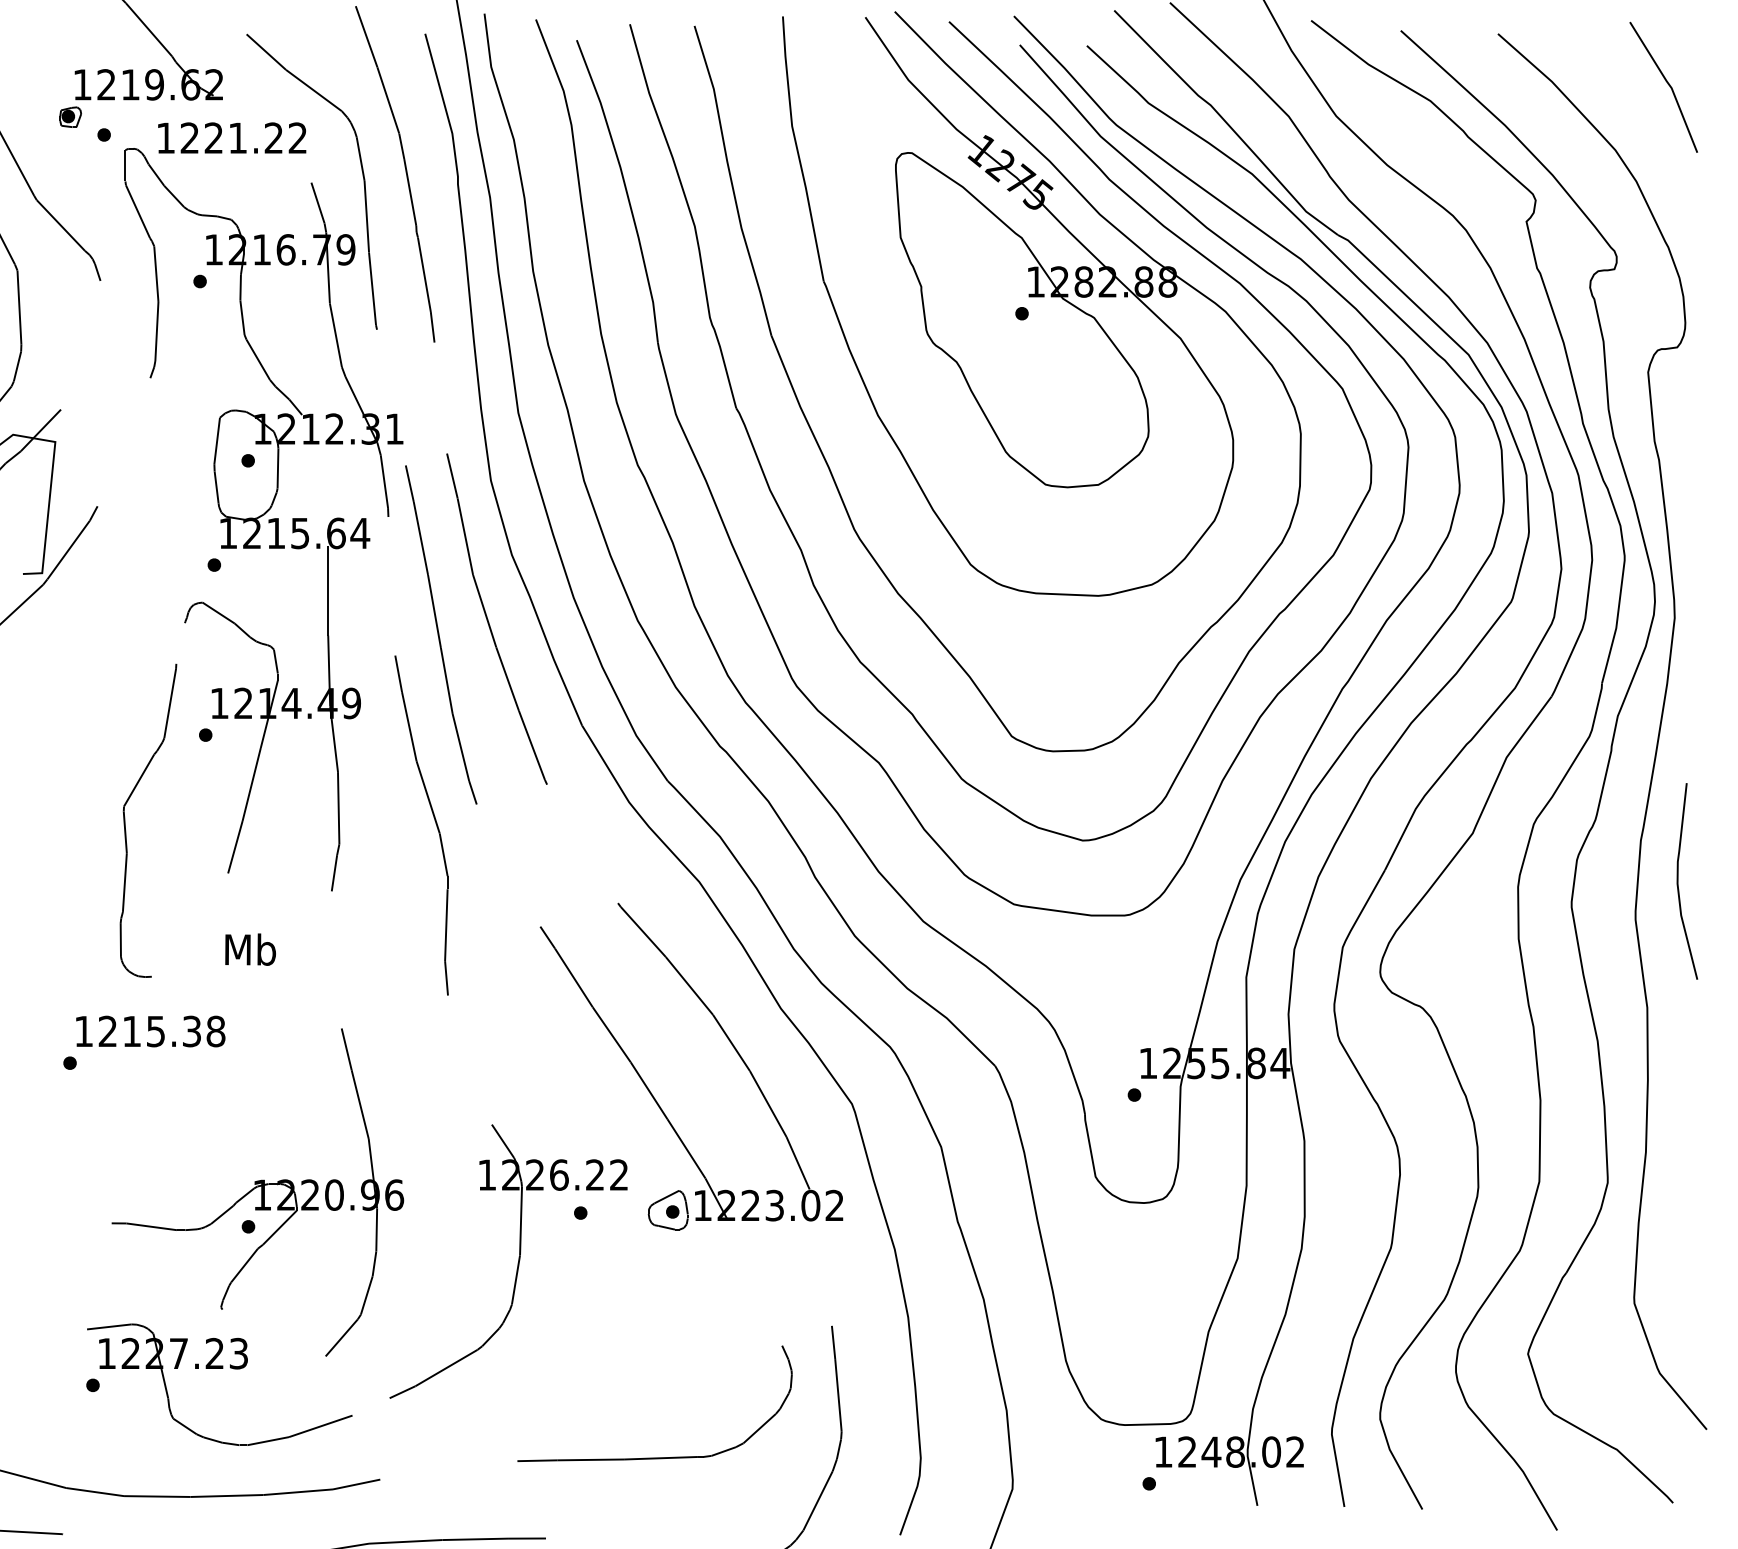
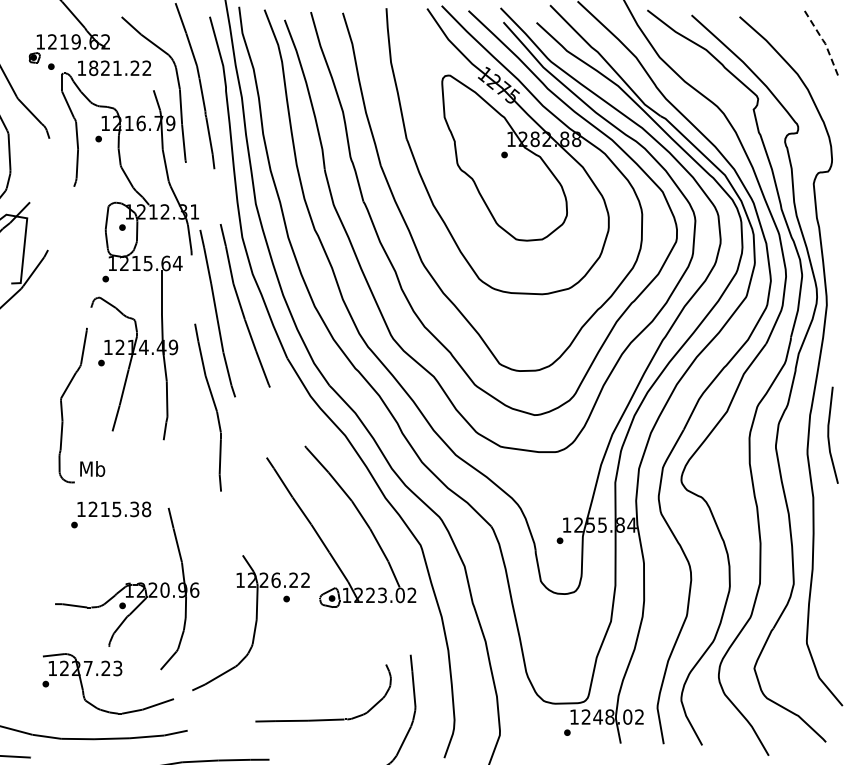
line: (1669, 85) -> (824, 42), solid -> dashed
text: (189, 138) -> (93, 68), 1221.22 -> 1821.22
text: (250, 948) -> (92, 468), moved
text: (144, 1041) -> (111, 514), moved

